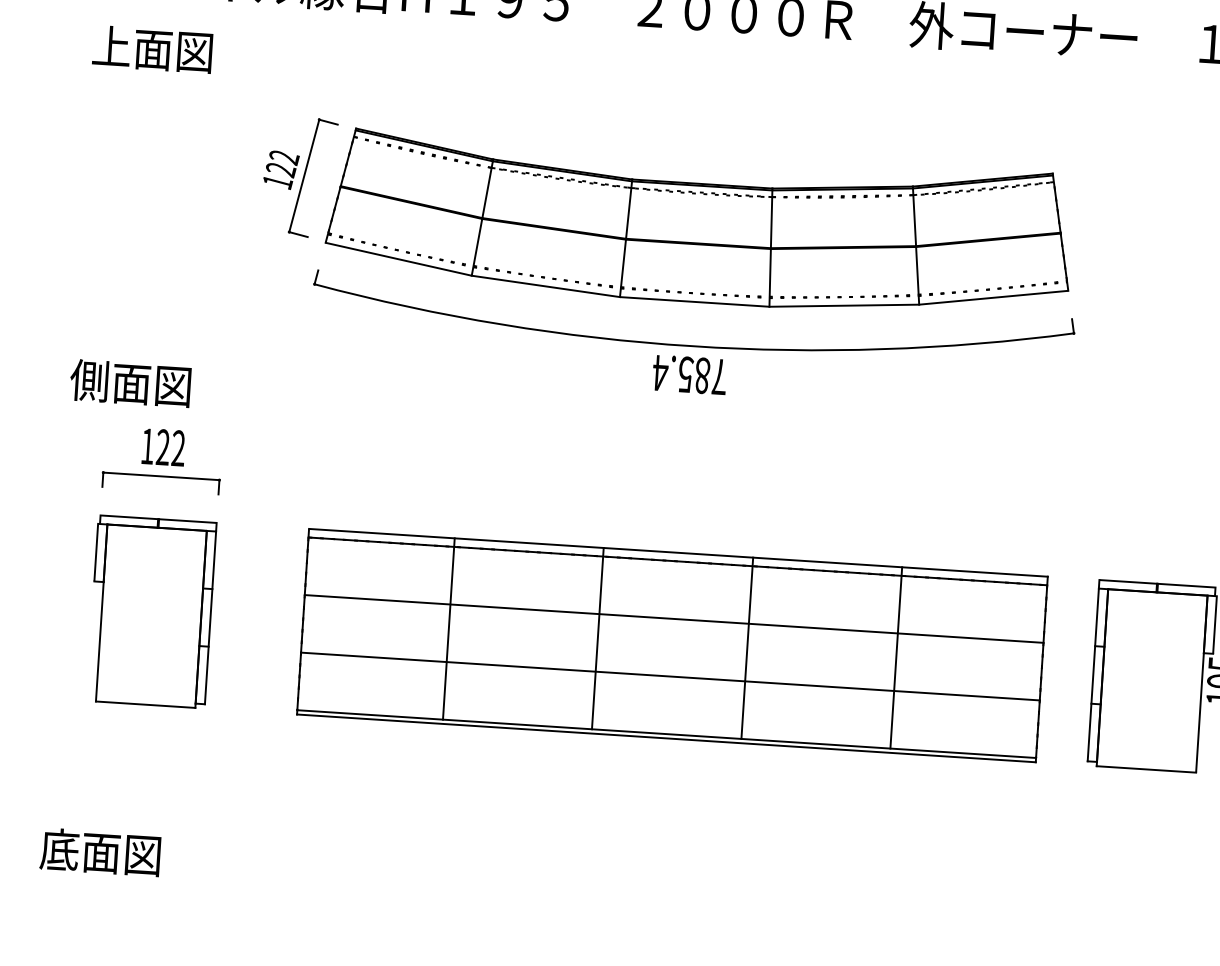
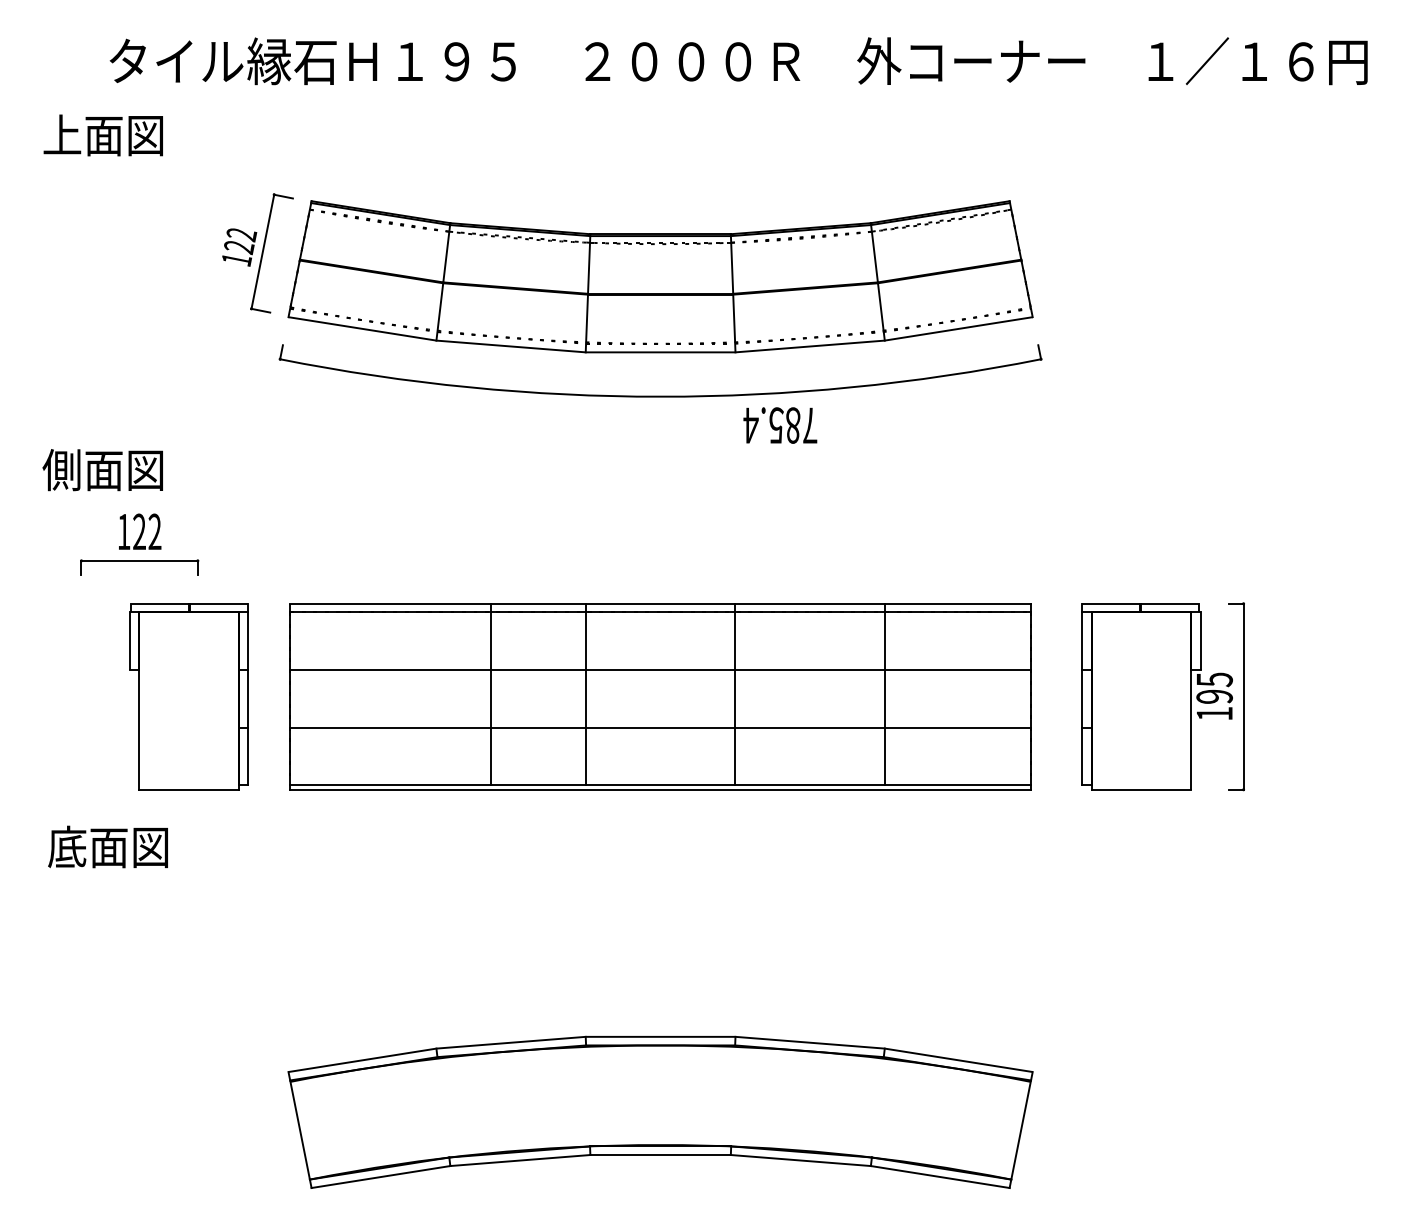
text: (689, 374) -> (780, 425), moved
part: (151, 611) -> (188, 696), moved
line: (448, 628) -> (491, 694), moved
text: (99, 851) -> (107, 846), moved

